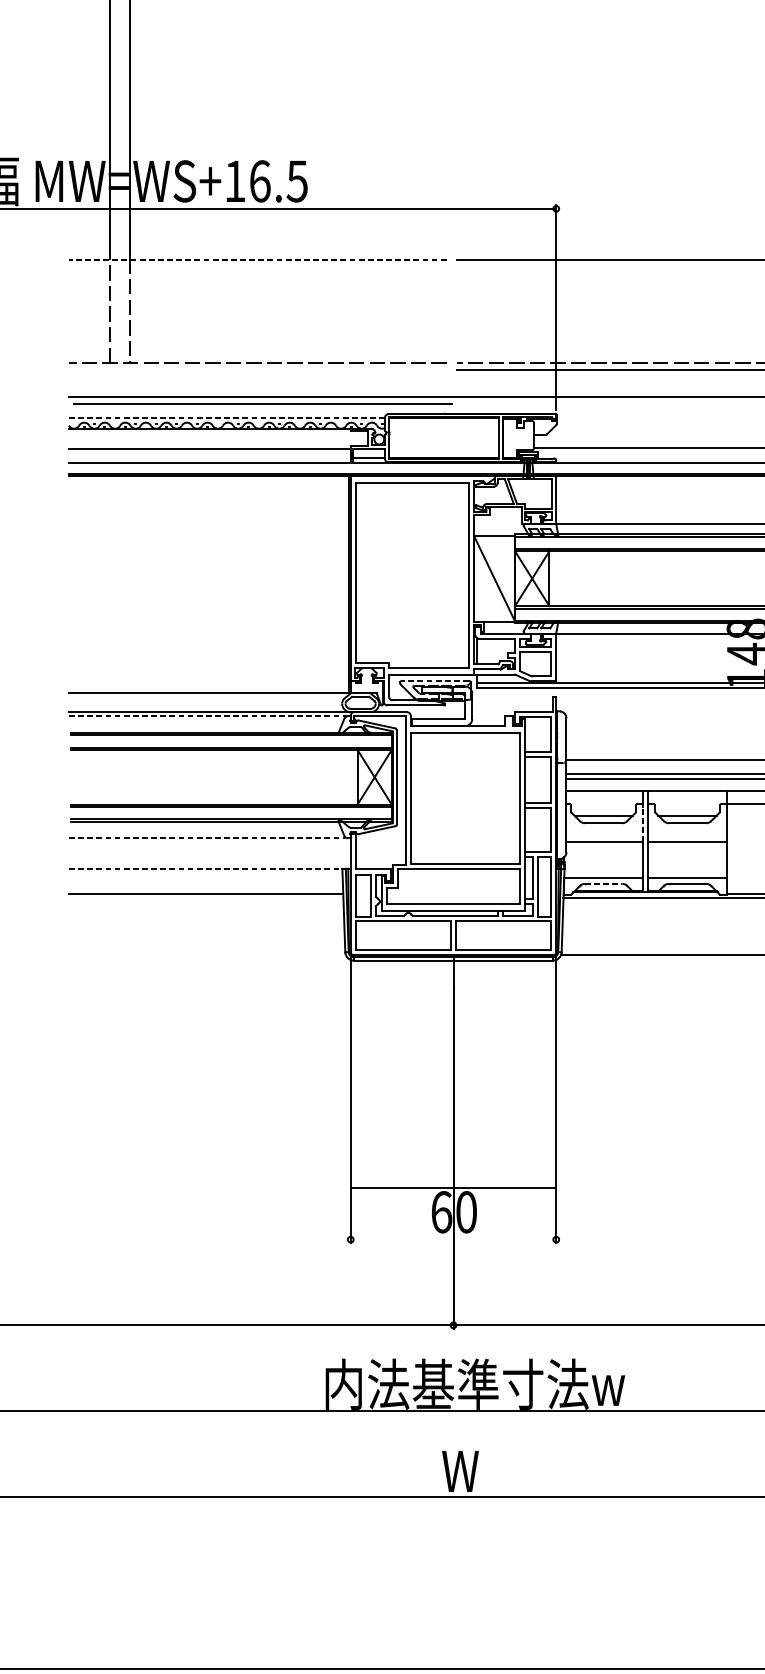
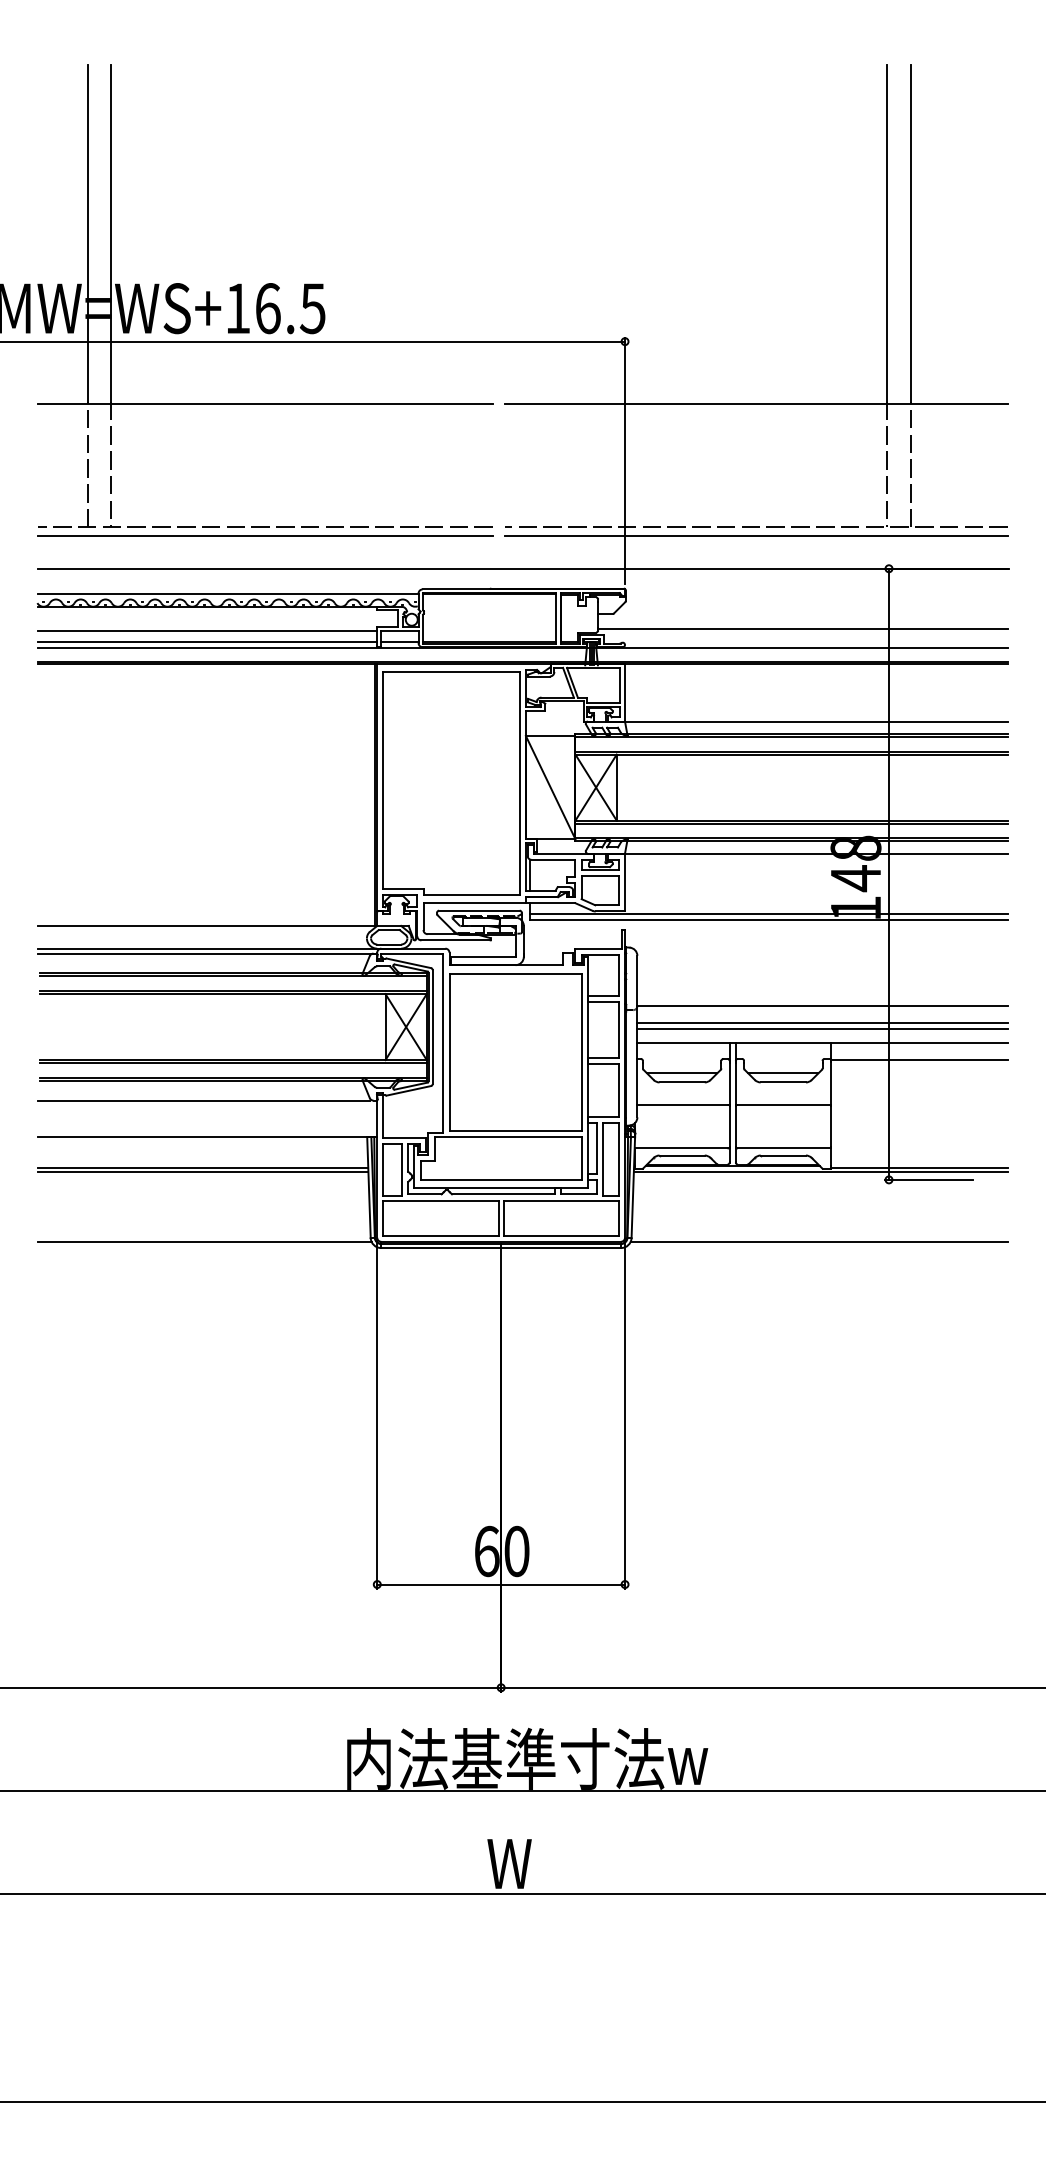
line: (258, 260) -> (265, 403), dashed -> solid
line: (263, 403) -> (265, 535), moved
line: (227, 418) -> (228, 594), dashed -> solid
line: (209, 457) -> (207, 641), added
line: (434, 680) -> (478, 910), dashed -> solid
line: (209, 716) -> (206, 953), dashed -> solid
line: (642, 824) -> (729, 1083), dashed -> solid
line: (207, 838) -> (204, 1100), dashed -> solid
line: (209, 868) -> (207, 1137), dashed -> solid
line: (603, 883) -> (682, 1155), dashed -> solid
line: (205, 897) -> (202, 1172), added
line: (207, 955) -> (204, 1241), added
line: (453, 1188) -> (501, 1584), moved

